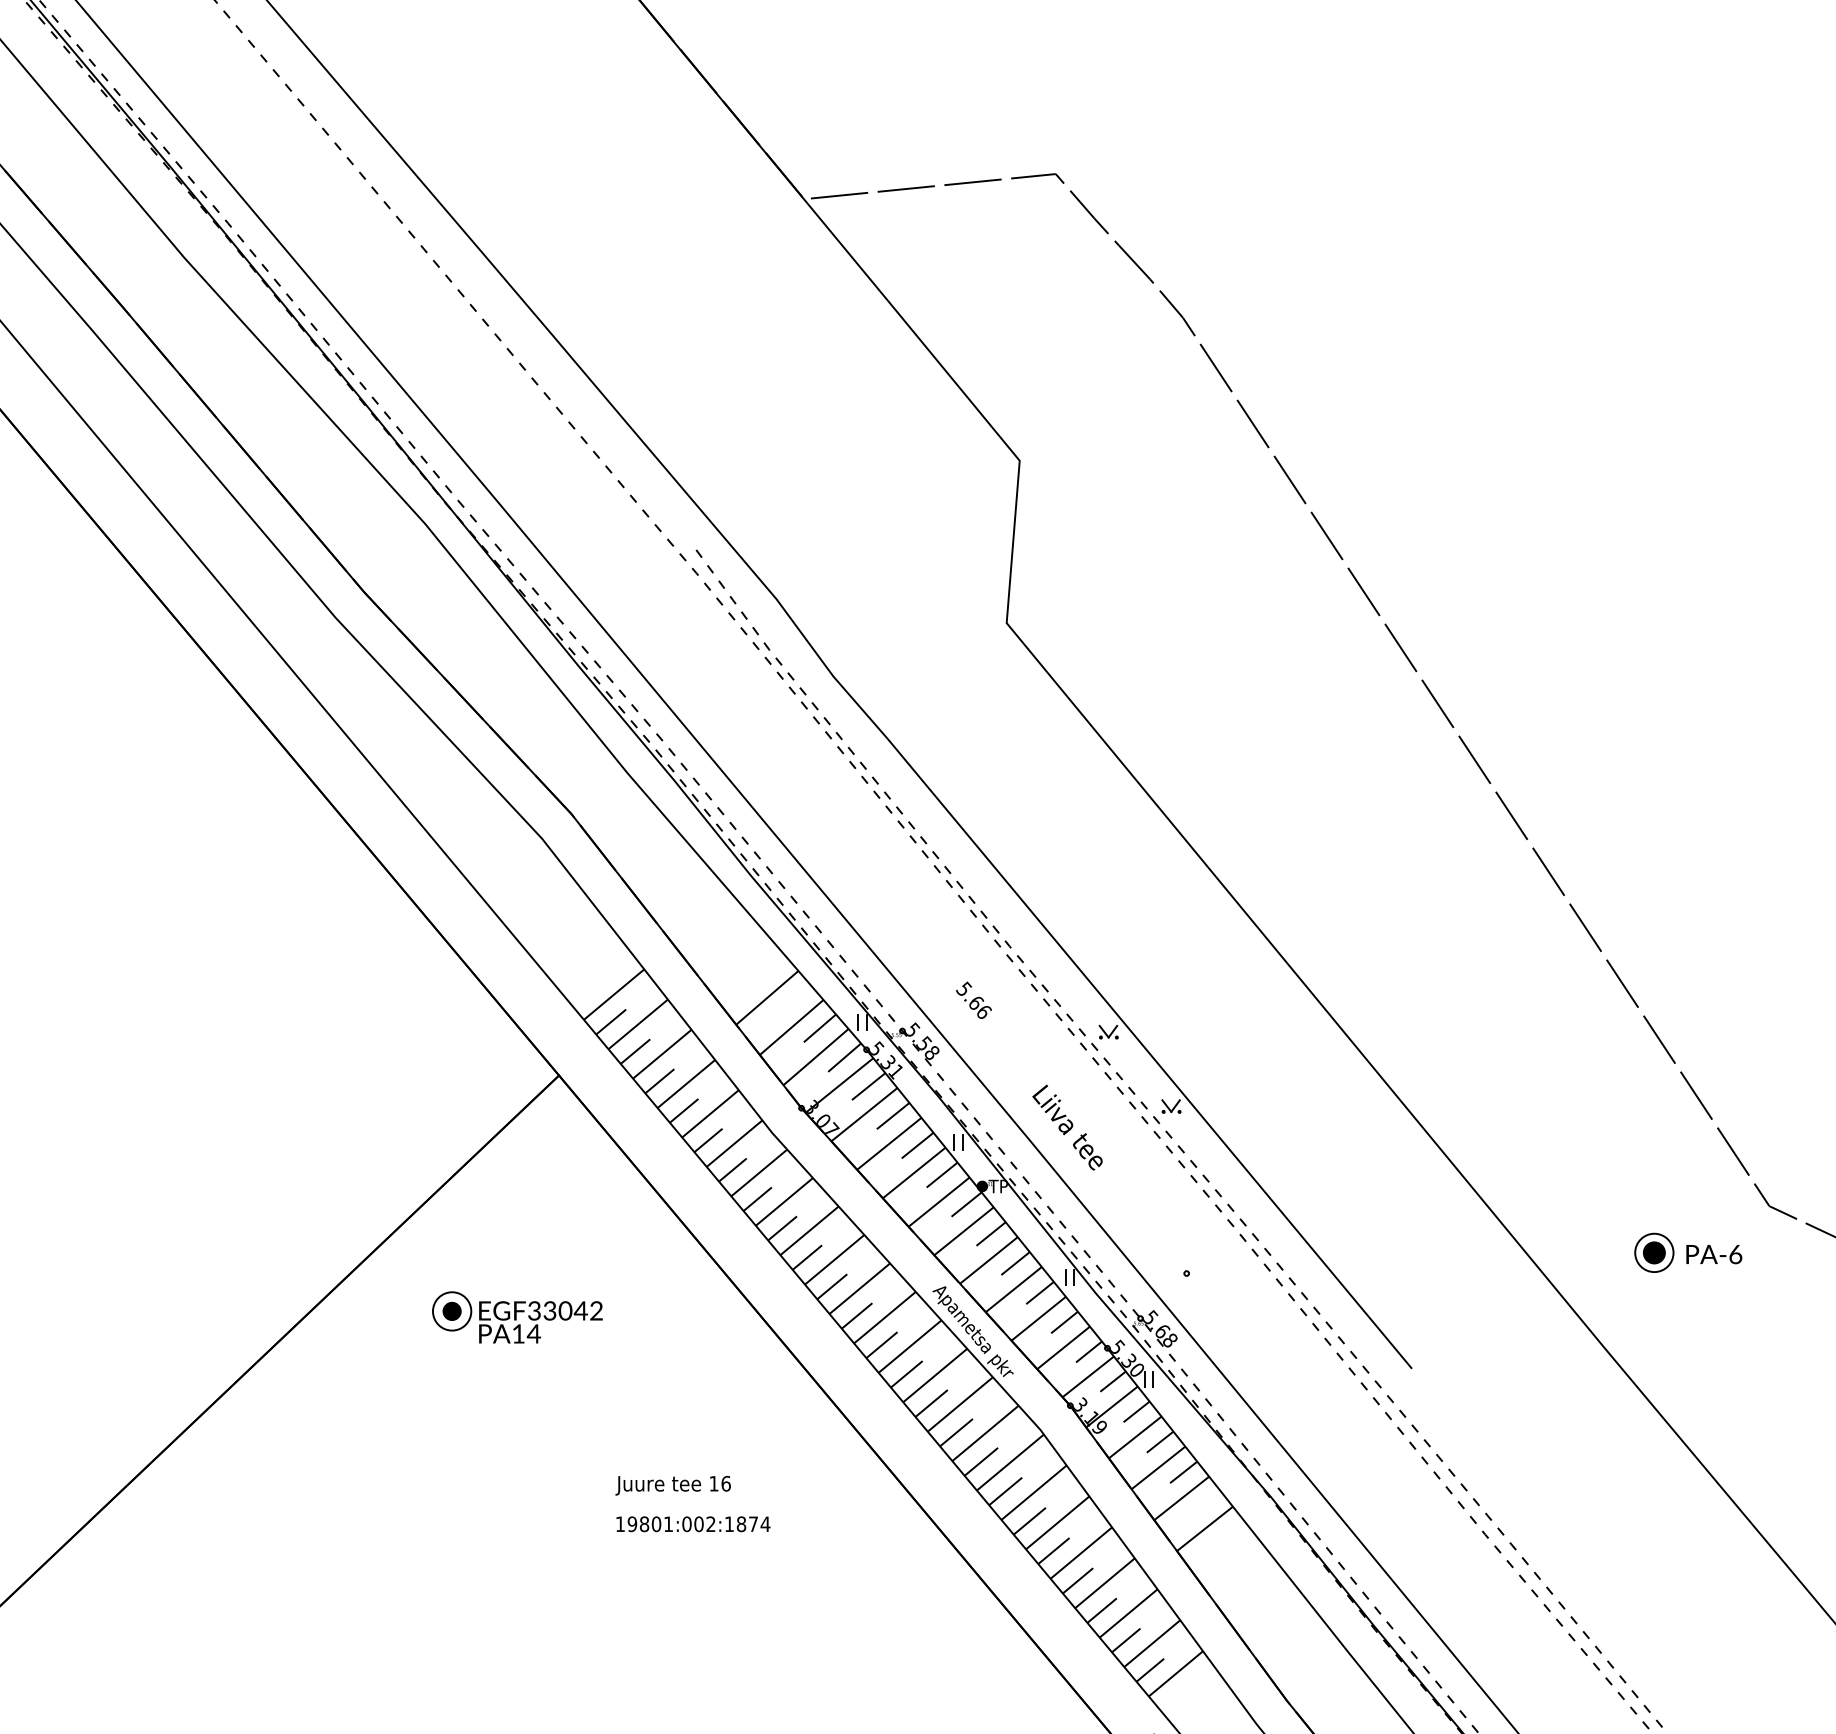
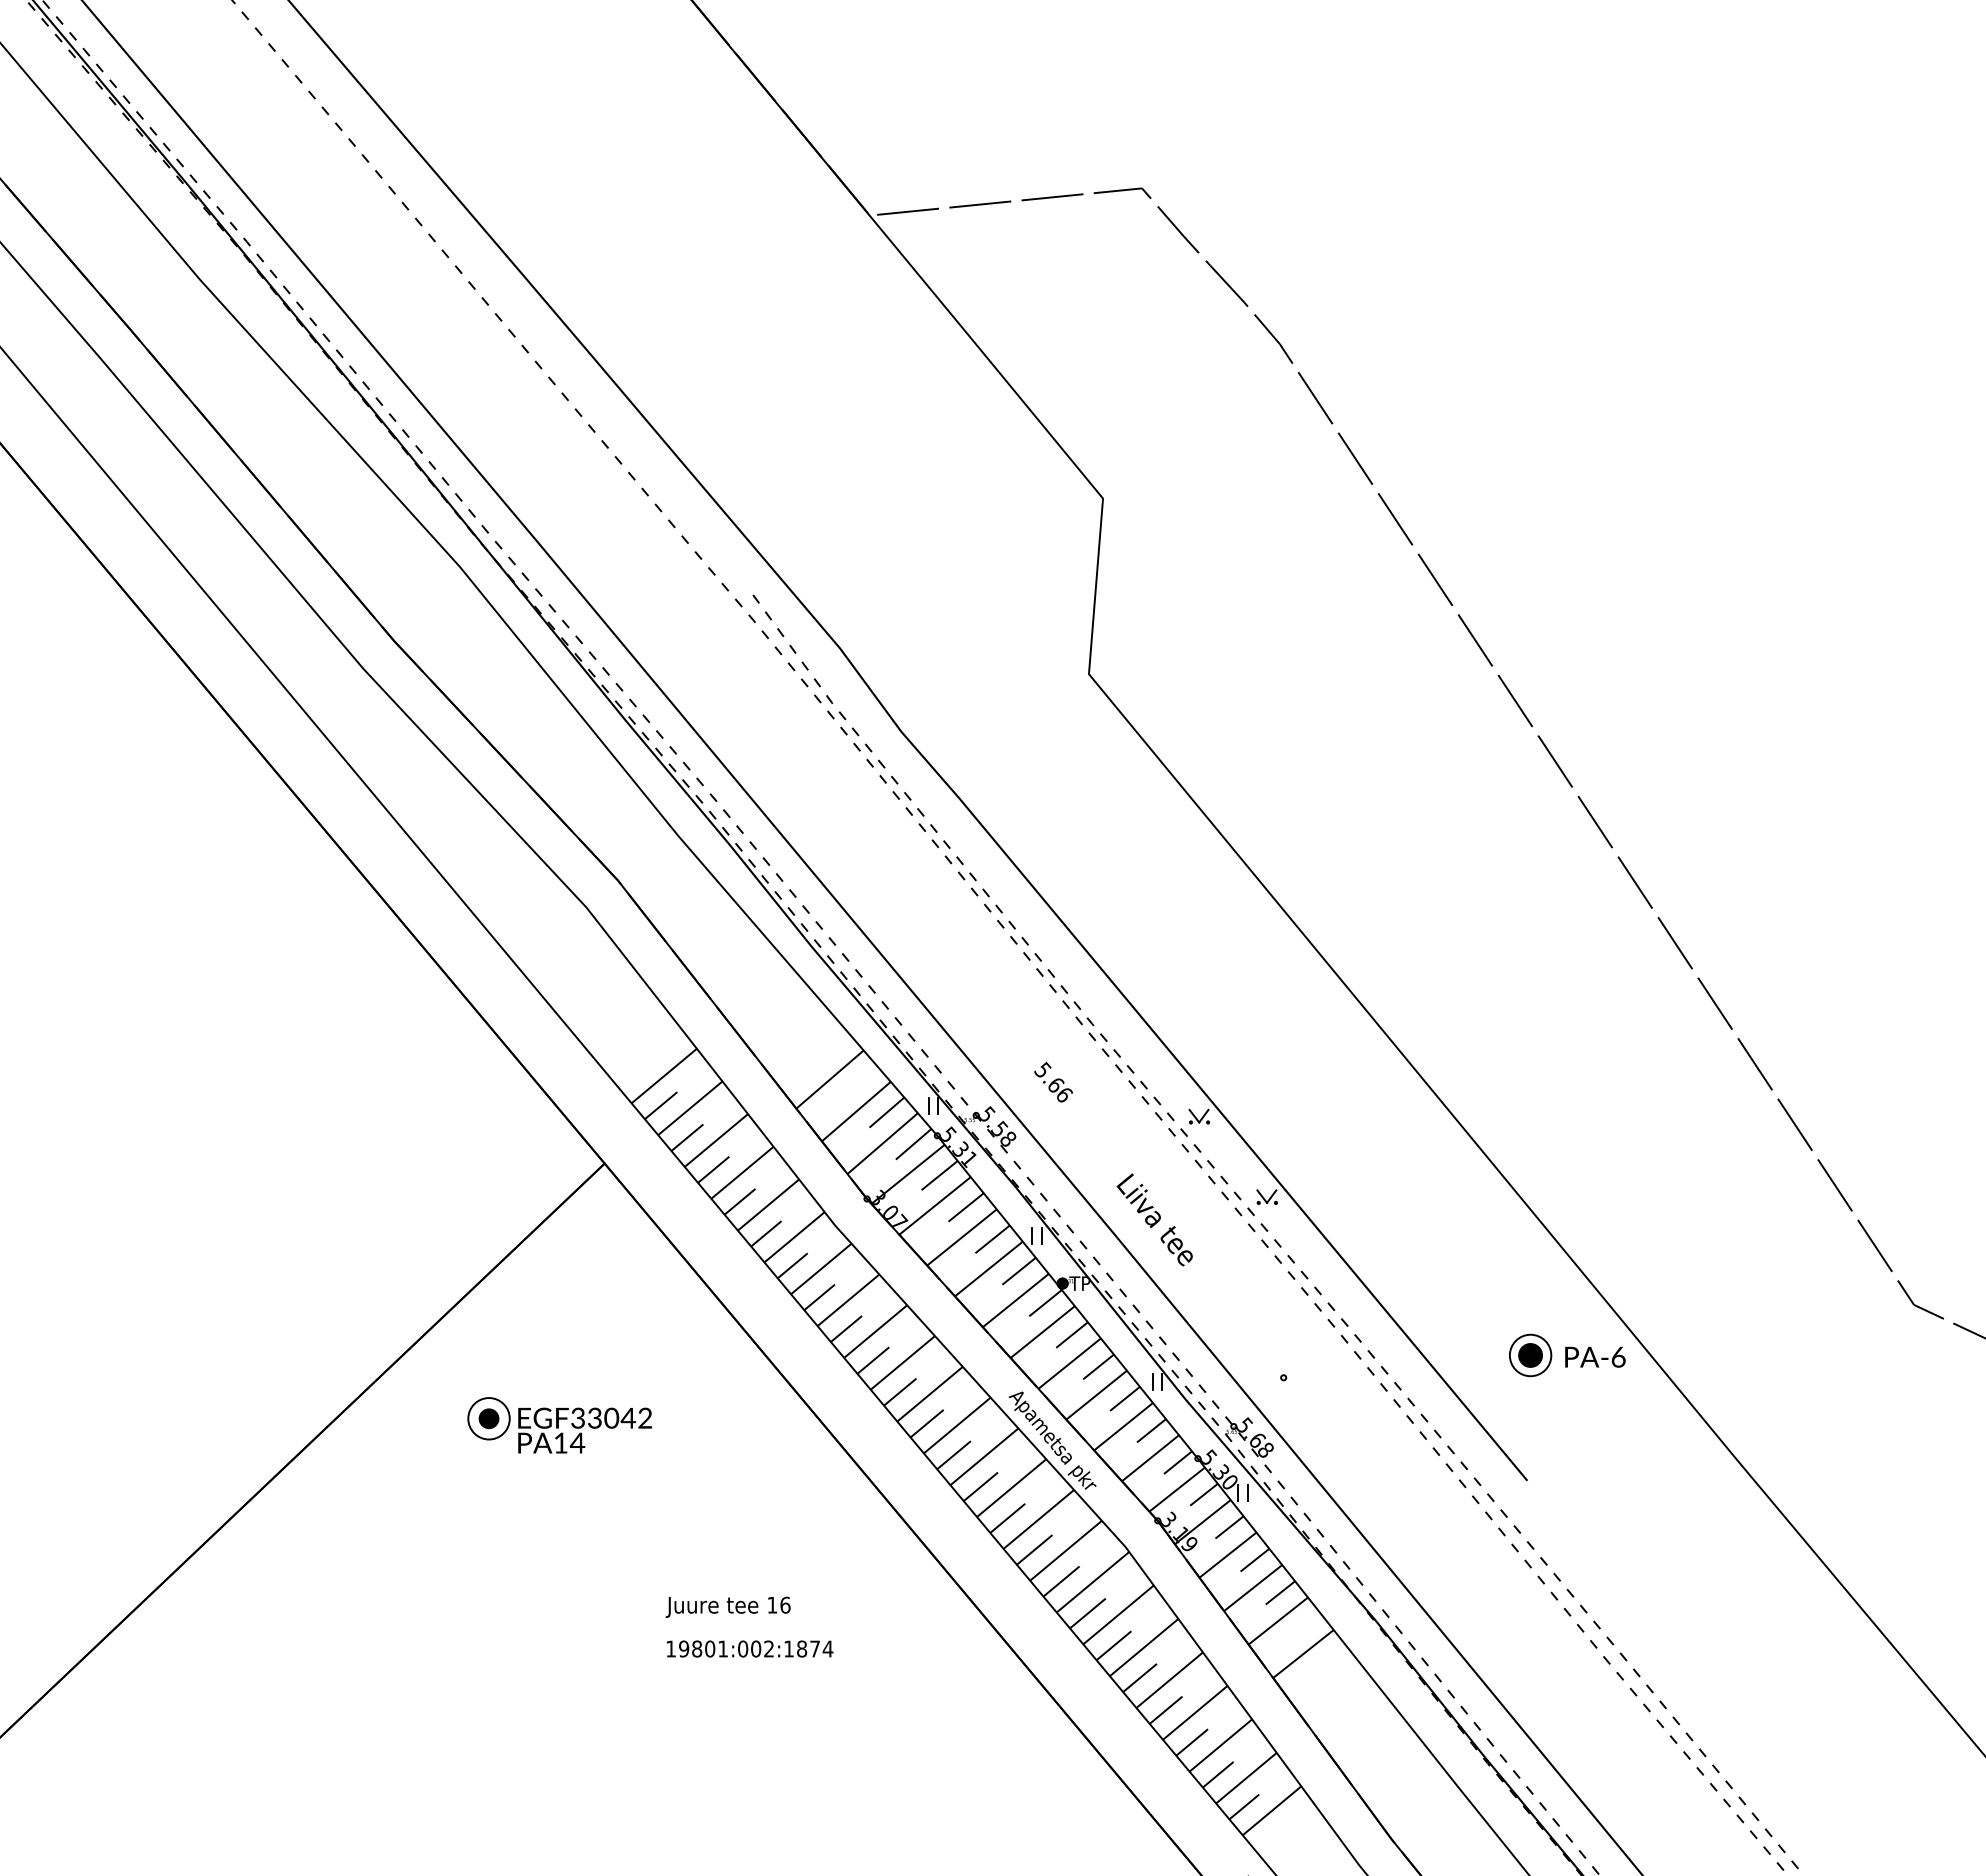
part: (1688, 1252) -> (1567, 1355), moved

